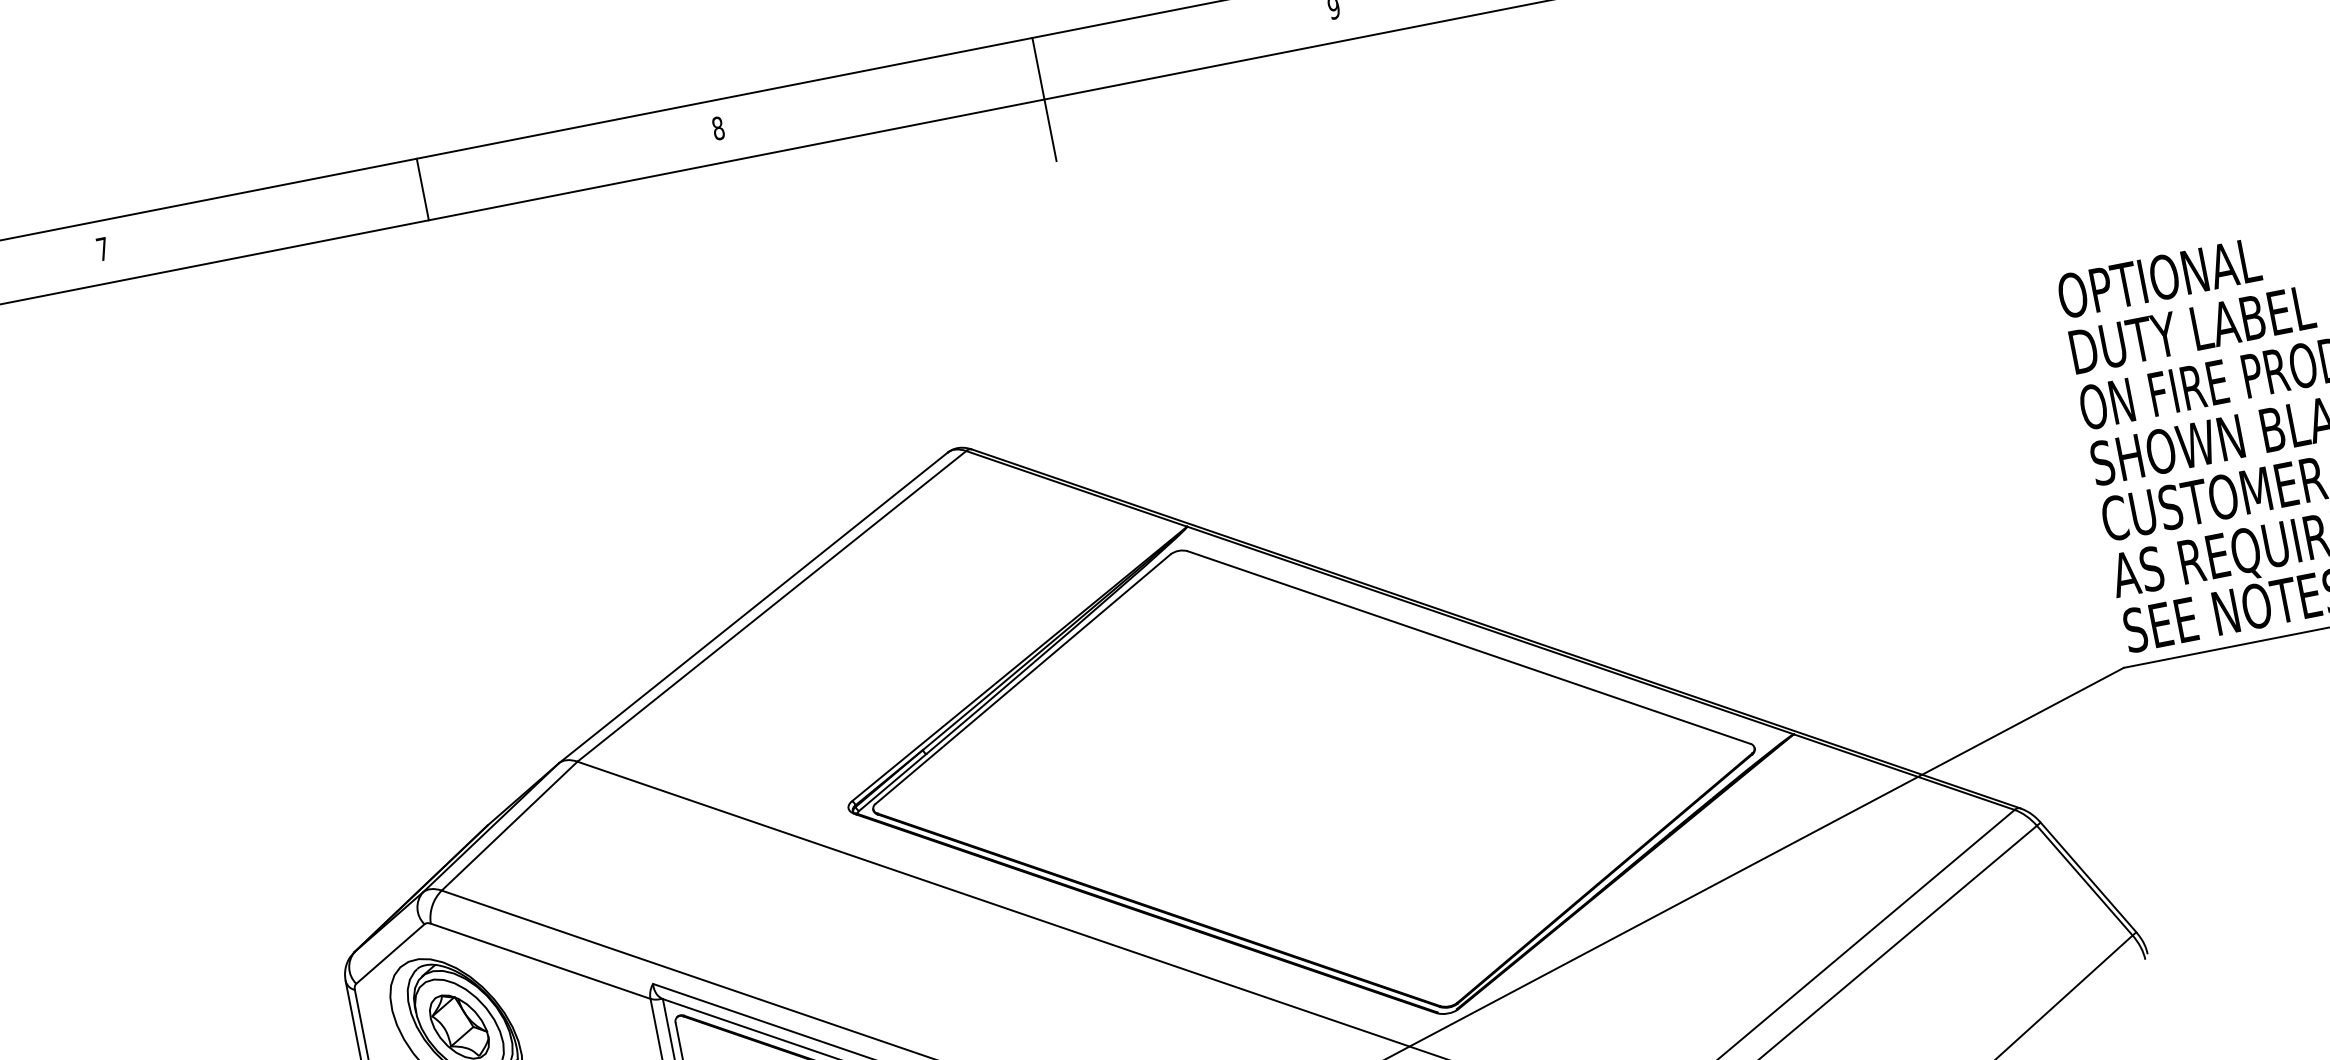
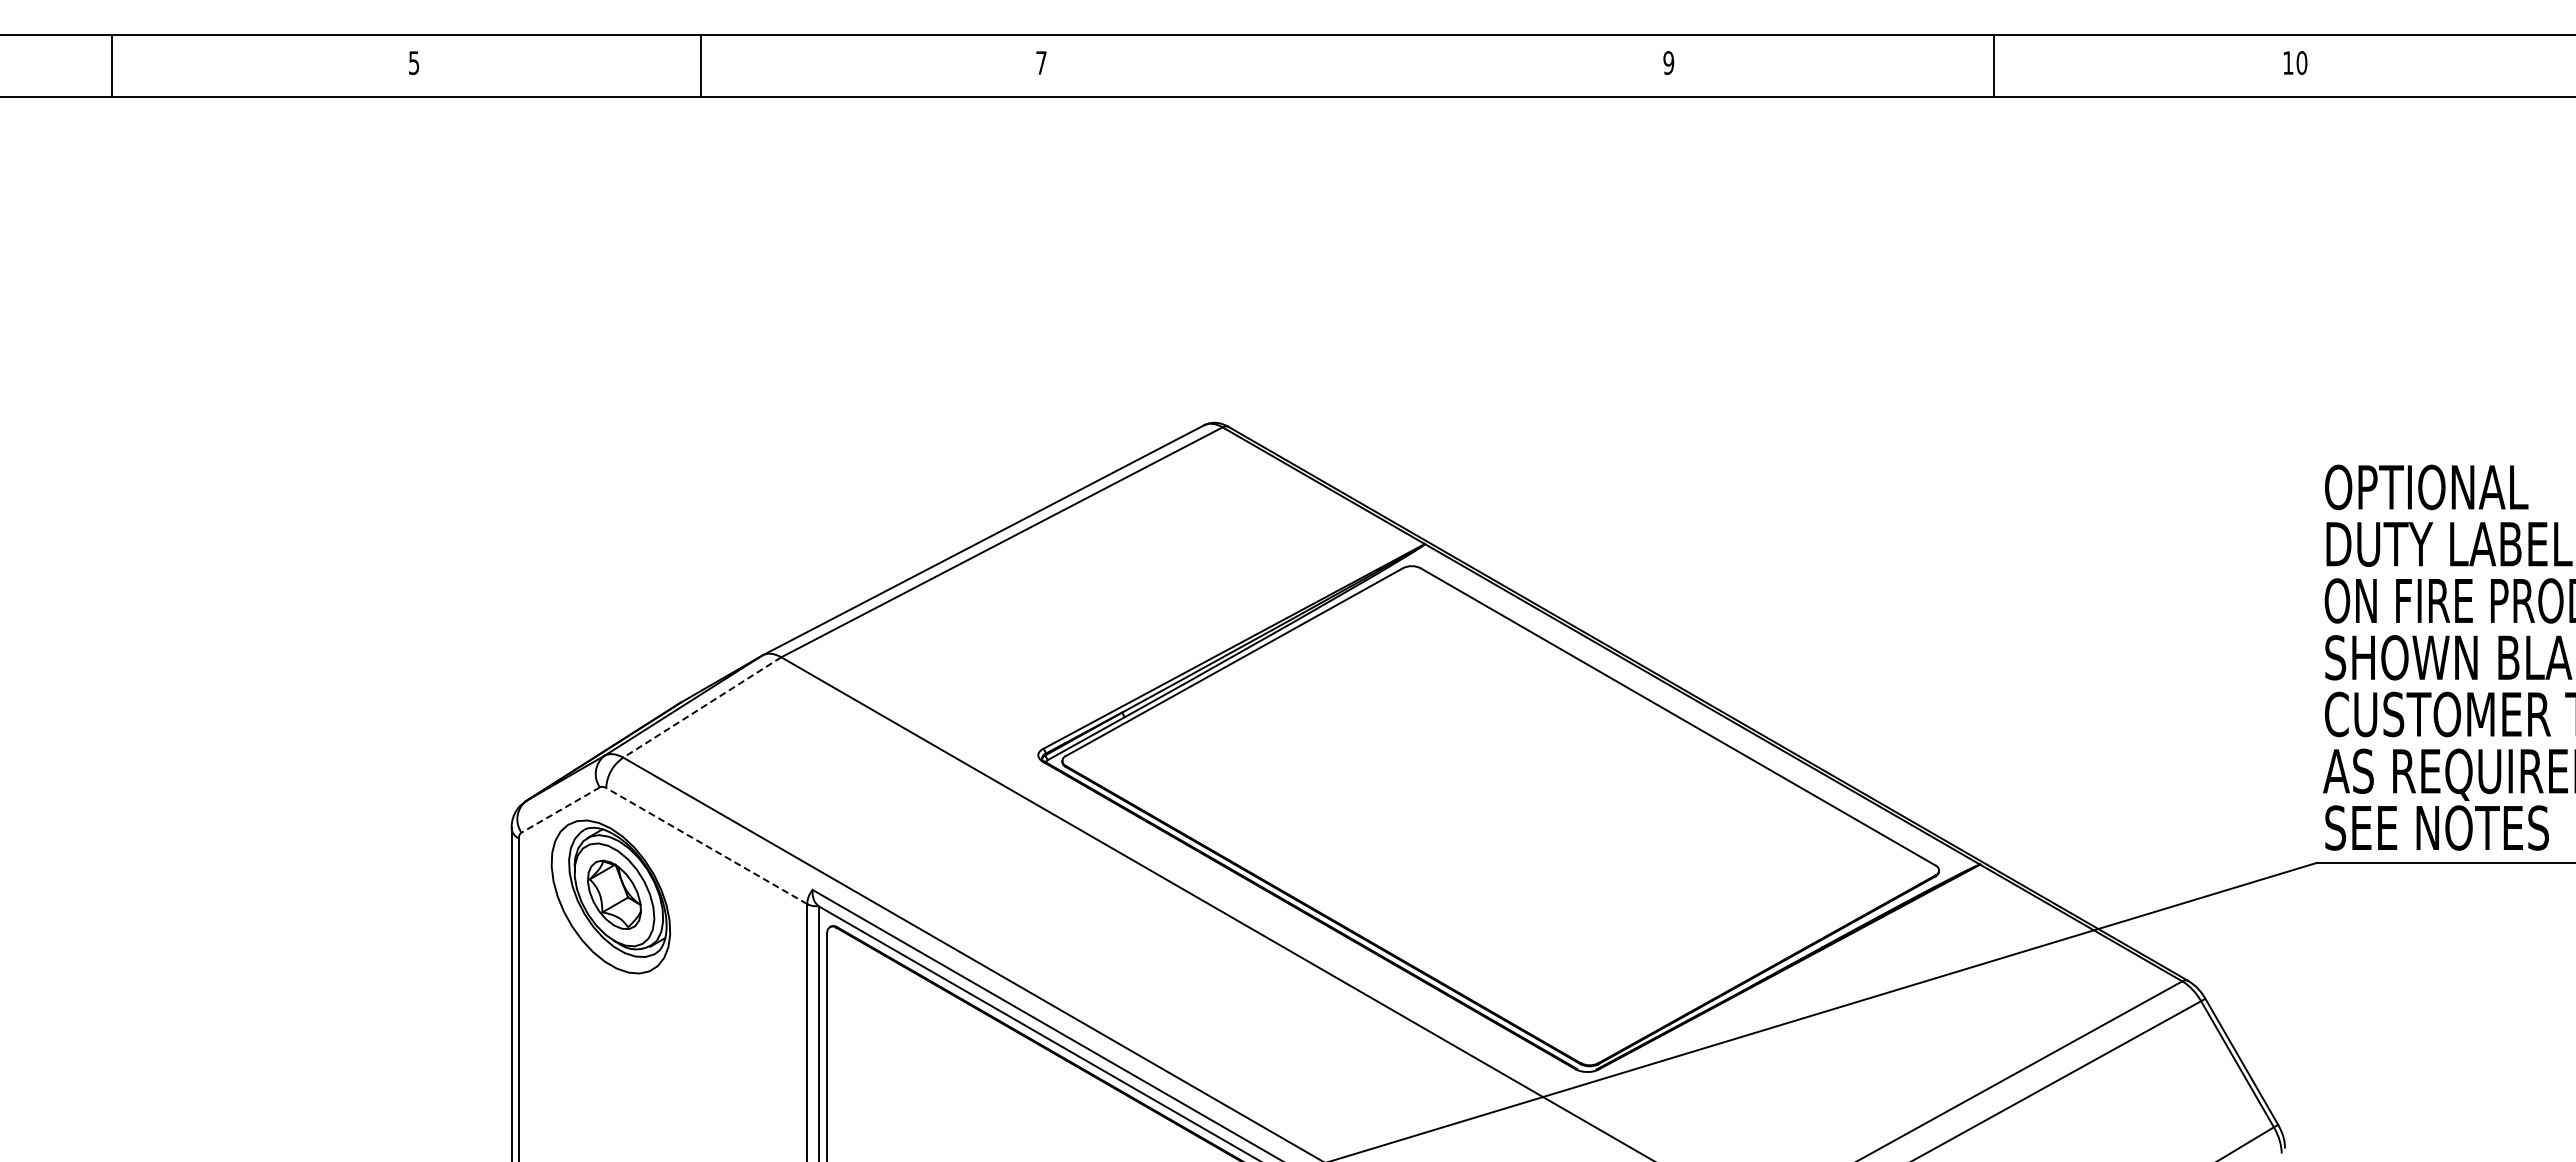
line: (1044, 99) -> (1367, 97), removed
text: (718, 127) -> (1041, 62), 8 -> 7
line: (422, 189) -> (700, 65), moved
text: (103, 248) -> (414, 62), 7 -> 5
line: (509, 826) -> (702, 707), solid -> dashed
line: (390, 954) -> (560, 810), solid -> dashed
line: (540, 960) -> (706, 845), solid -> dashed

